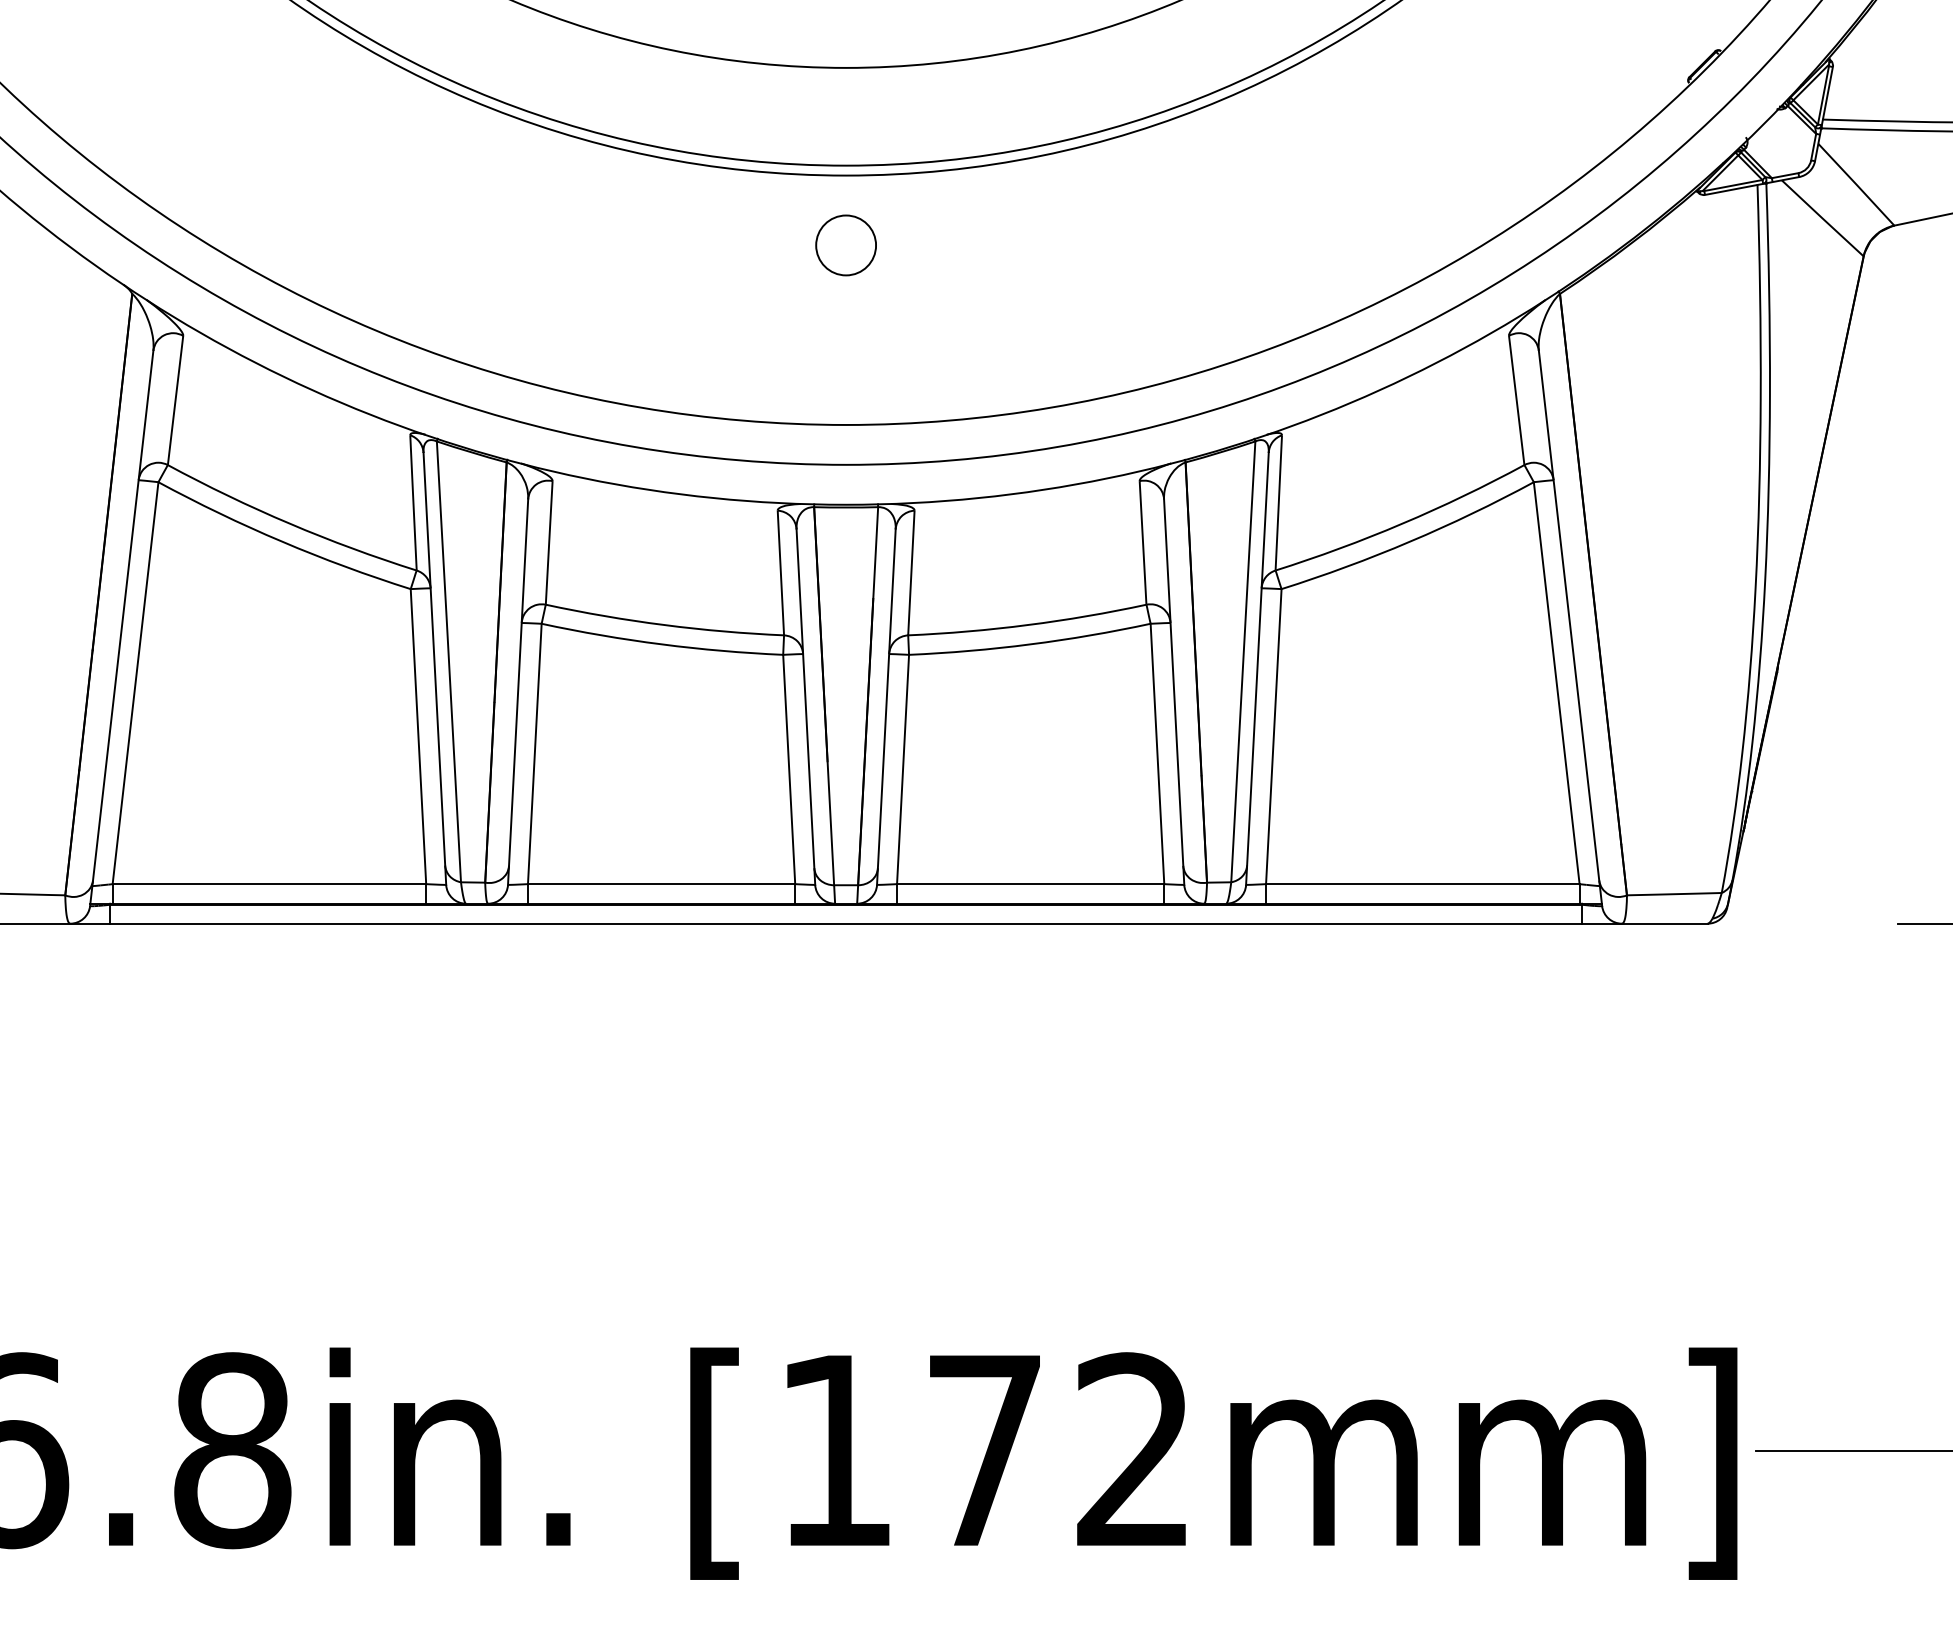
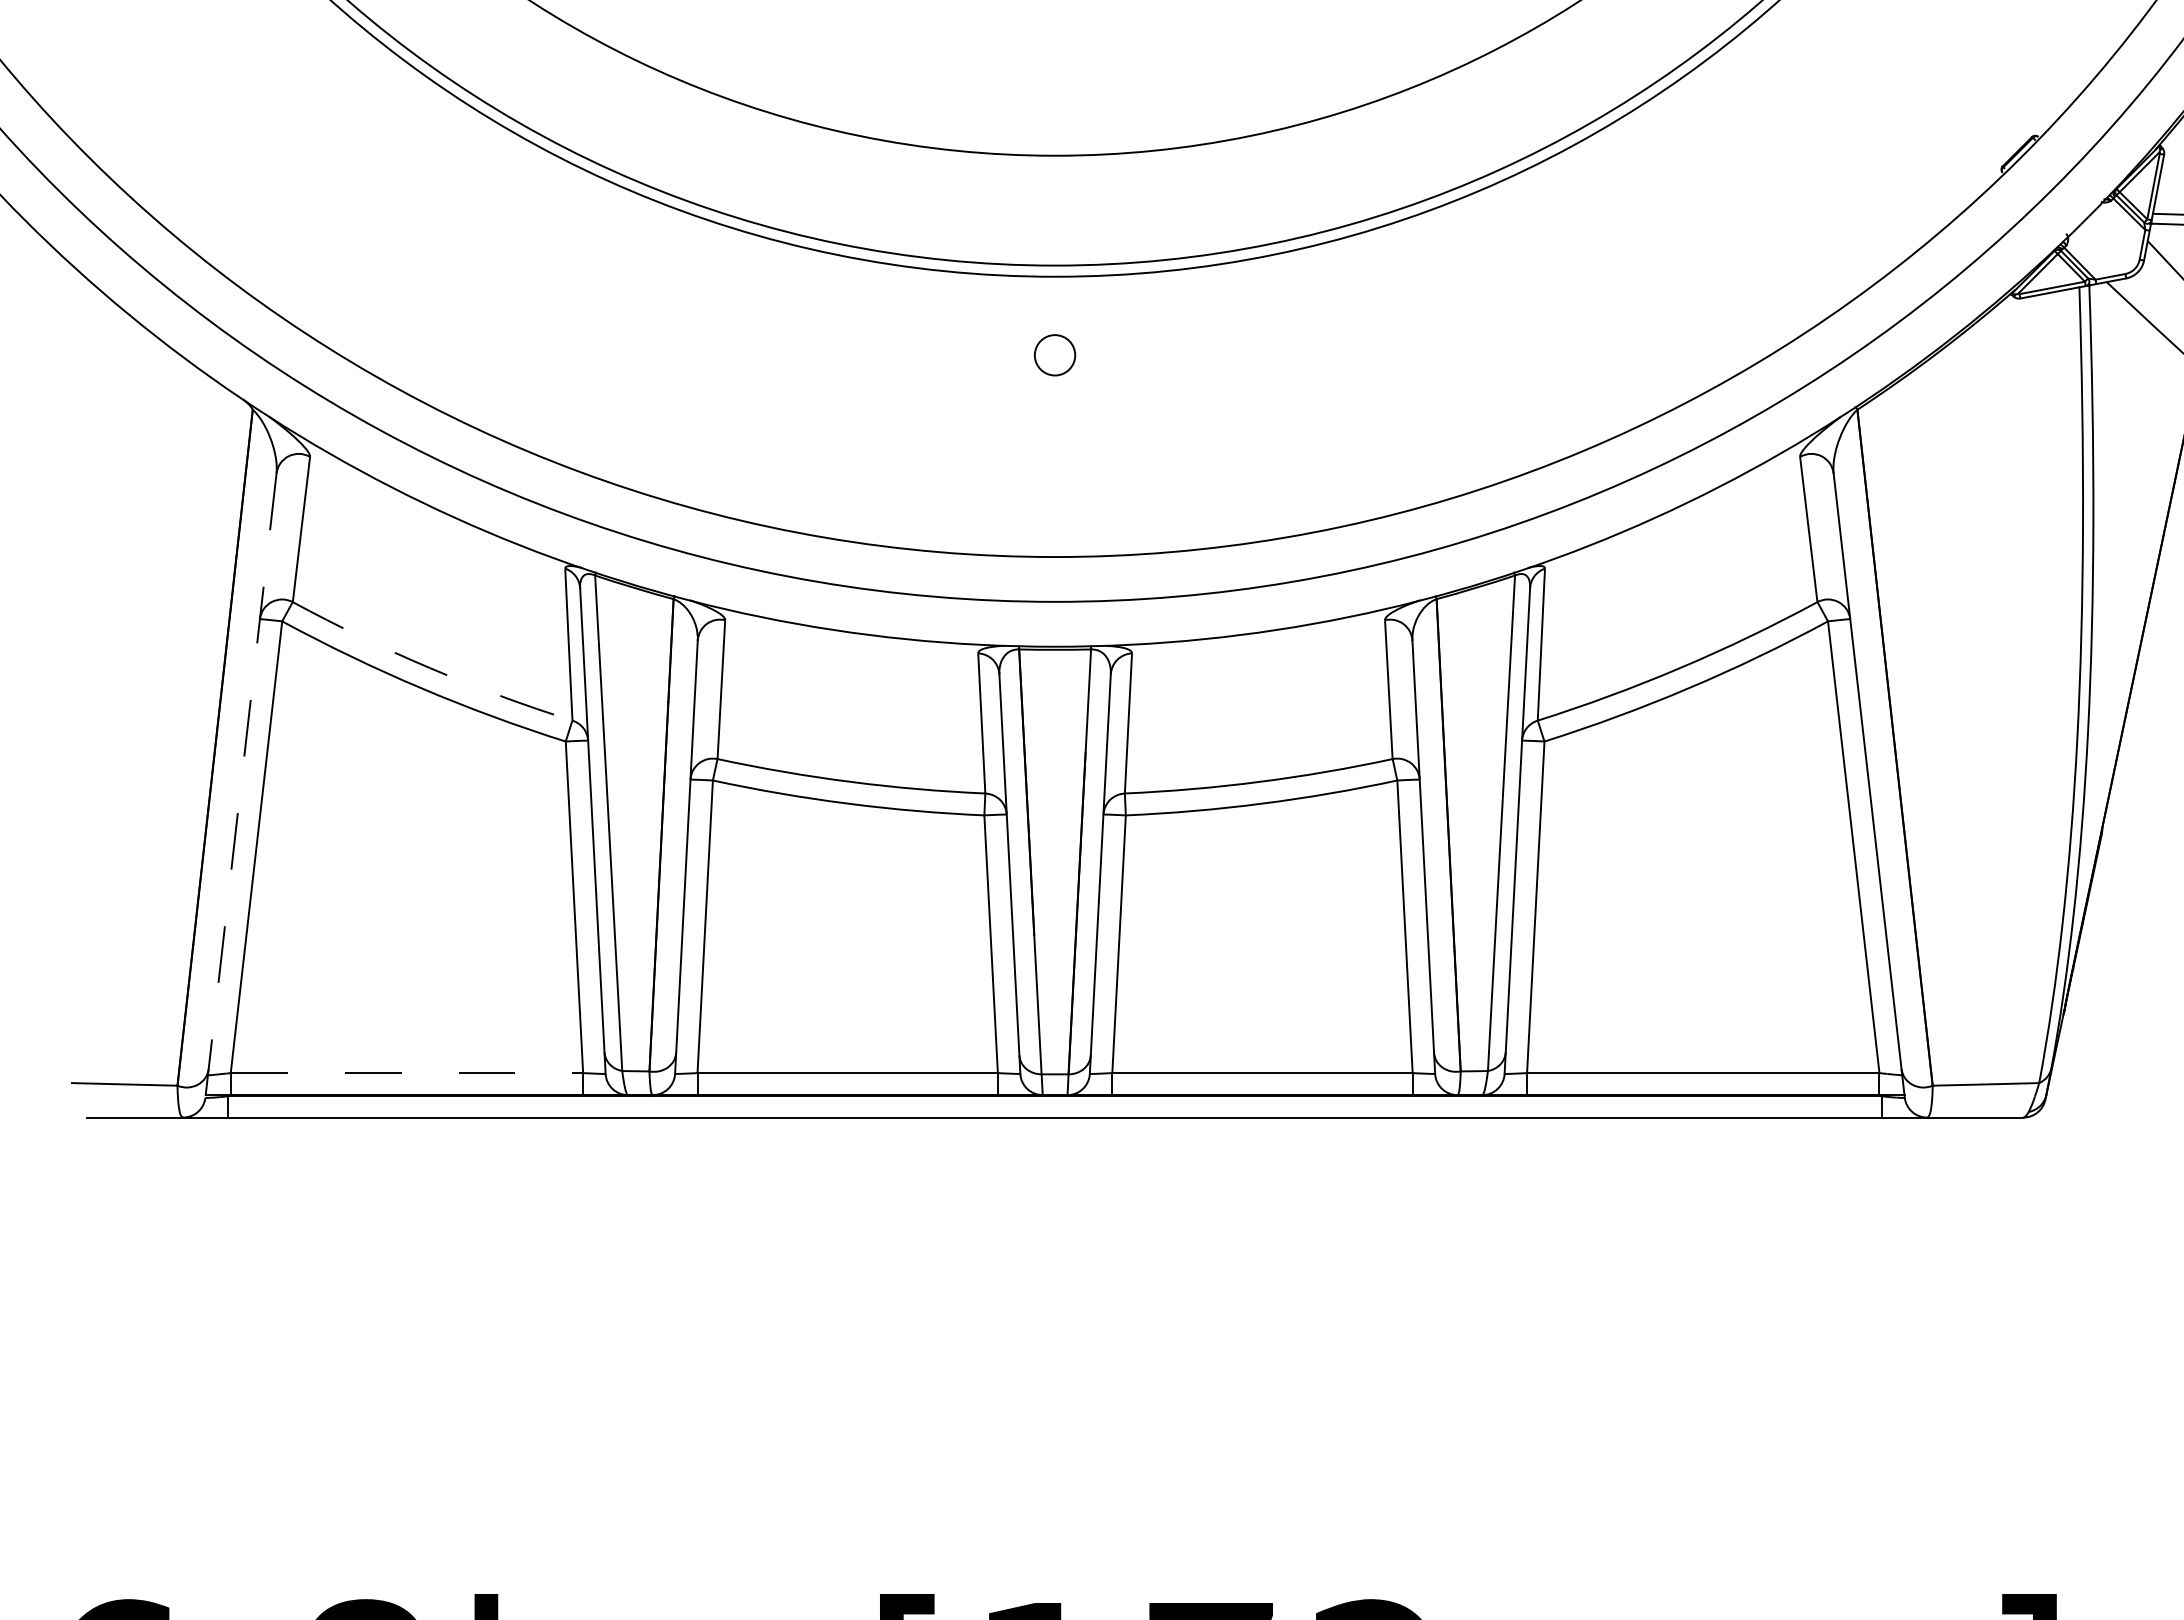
circle: (845, 245) -> (1054, 355), size x0.6
arc: (289, 523) -> (429, 667), solid -> dashed
line: (121, 628) -> (240, 785), solid -> dashed
line: (269, 884) -> (407, 1073), solid -> dashed

